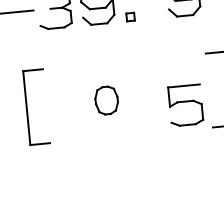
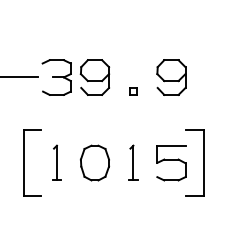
part: (130, 17) -> (133, 91), moved
part: (149, 95) -> (133, 162), added
part: (106, 100) -> (94, 162), size x1.43
part: (63, 104) -> (56, 162), added
part: (185, 105) -> (171, 163), moved

